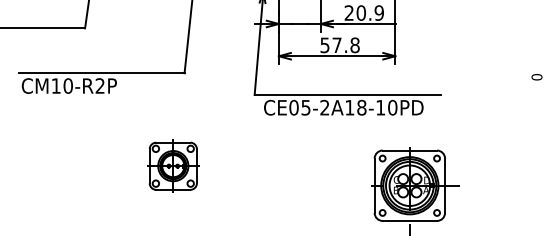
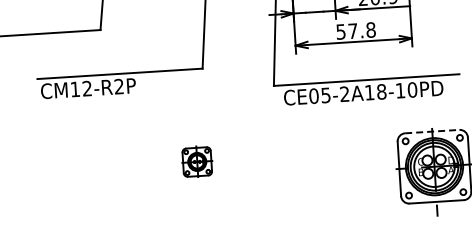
text: (67, 85) -> (86, 88), CM10-R2P -> CM12-R2P
line: (410, 150) -> (432, 131), solid -> dashed
part: (173, 165) -> (197, 161), size x0.6

